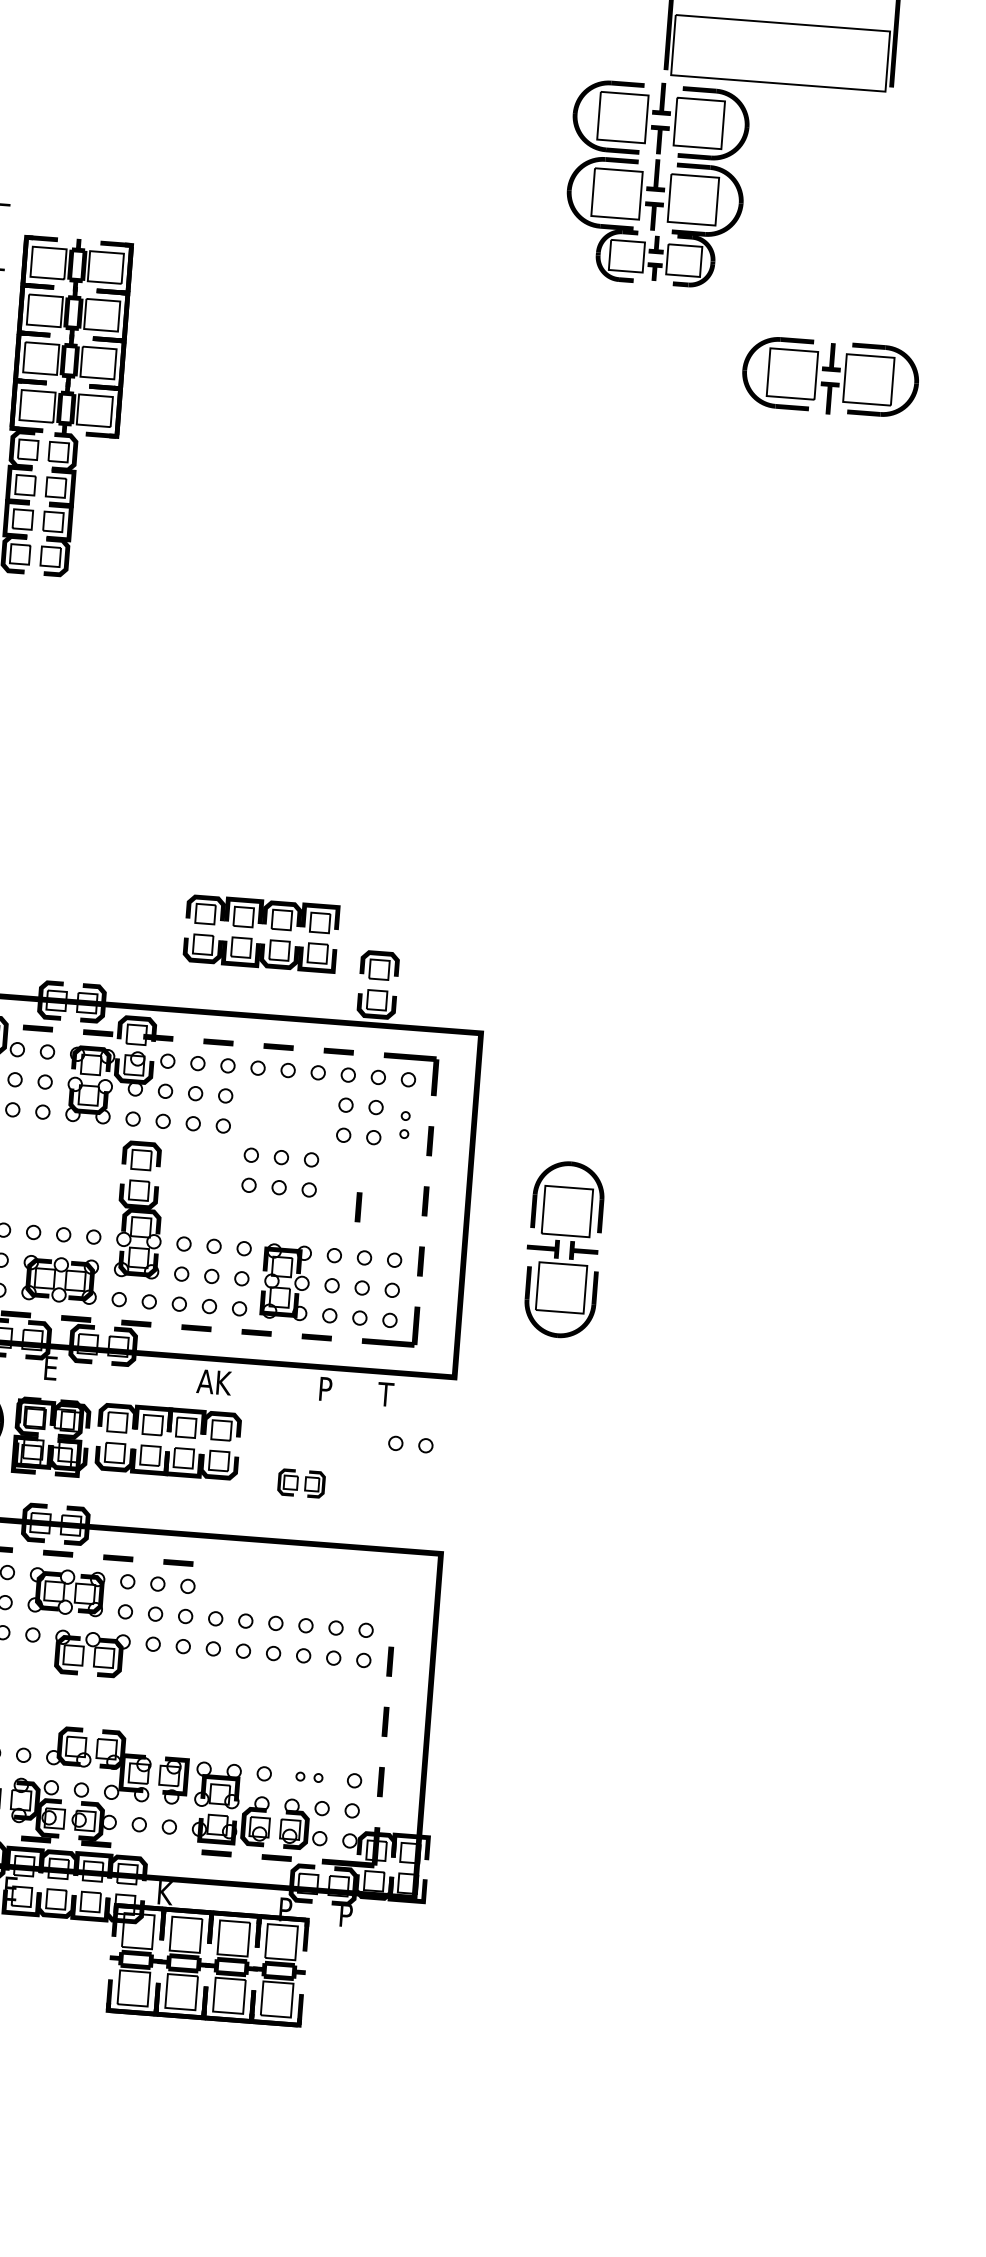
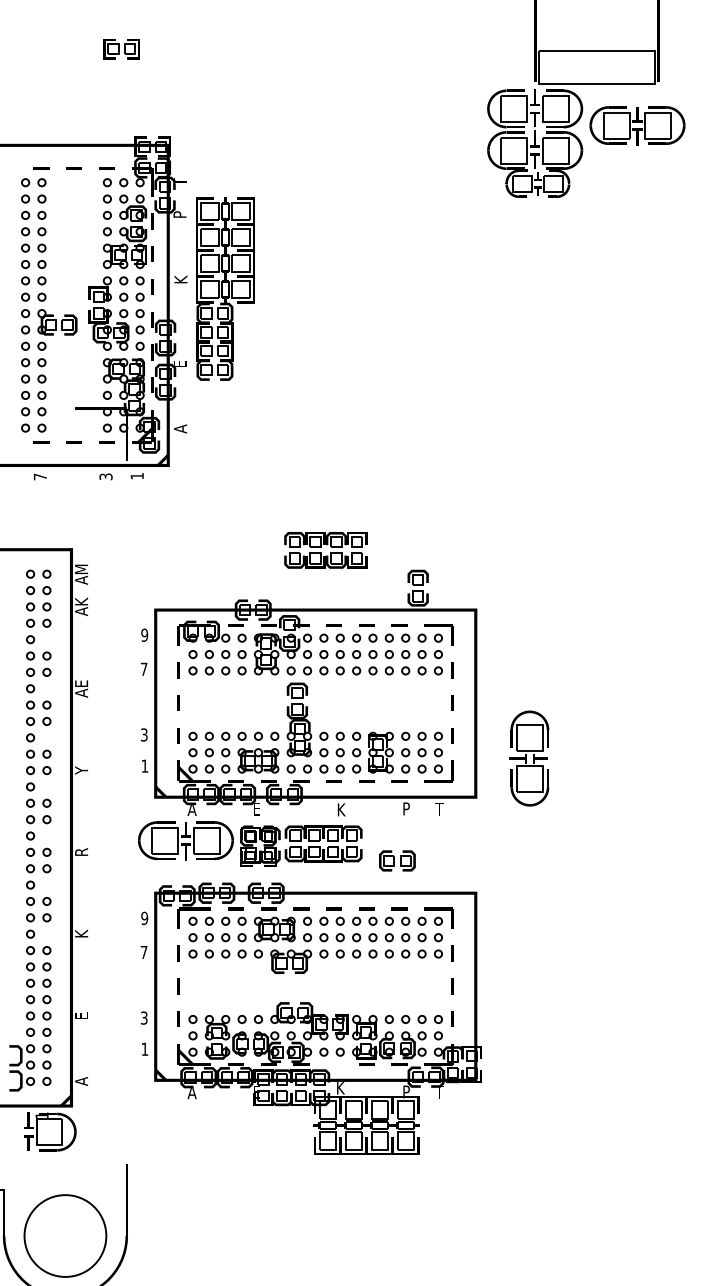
part: (830, 376) -> (637, 125), moved
part: (260, 933) -> (325, 550), moved
part: (405, 1124) -> (438, 662), size x1.67
part: (279, 1172) -> (372, 662), moved
line: (358, 1205) -> (416, 708), removed
part: (563, 1249) -> (529, 758), moved
text: (213, 1381) -> (345, 809), AK -> K
part: (410, 1442) -> (454, 834), removed
part: (301, 1482) -> (397, 860), size x1.43
part: (302, 1588) -> (402, 917), added
part: (308, 1777) -> (413, 1019), size x1.67
text: (346, 1915) -> (439, 1092), P -> T

